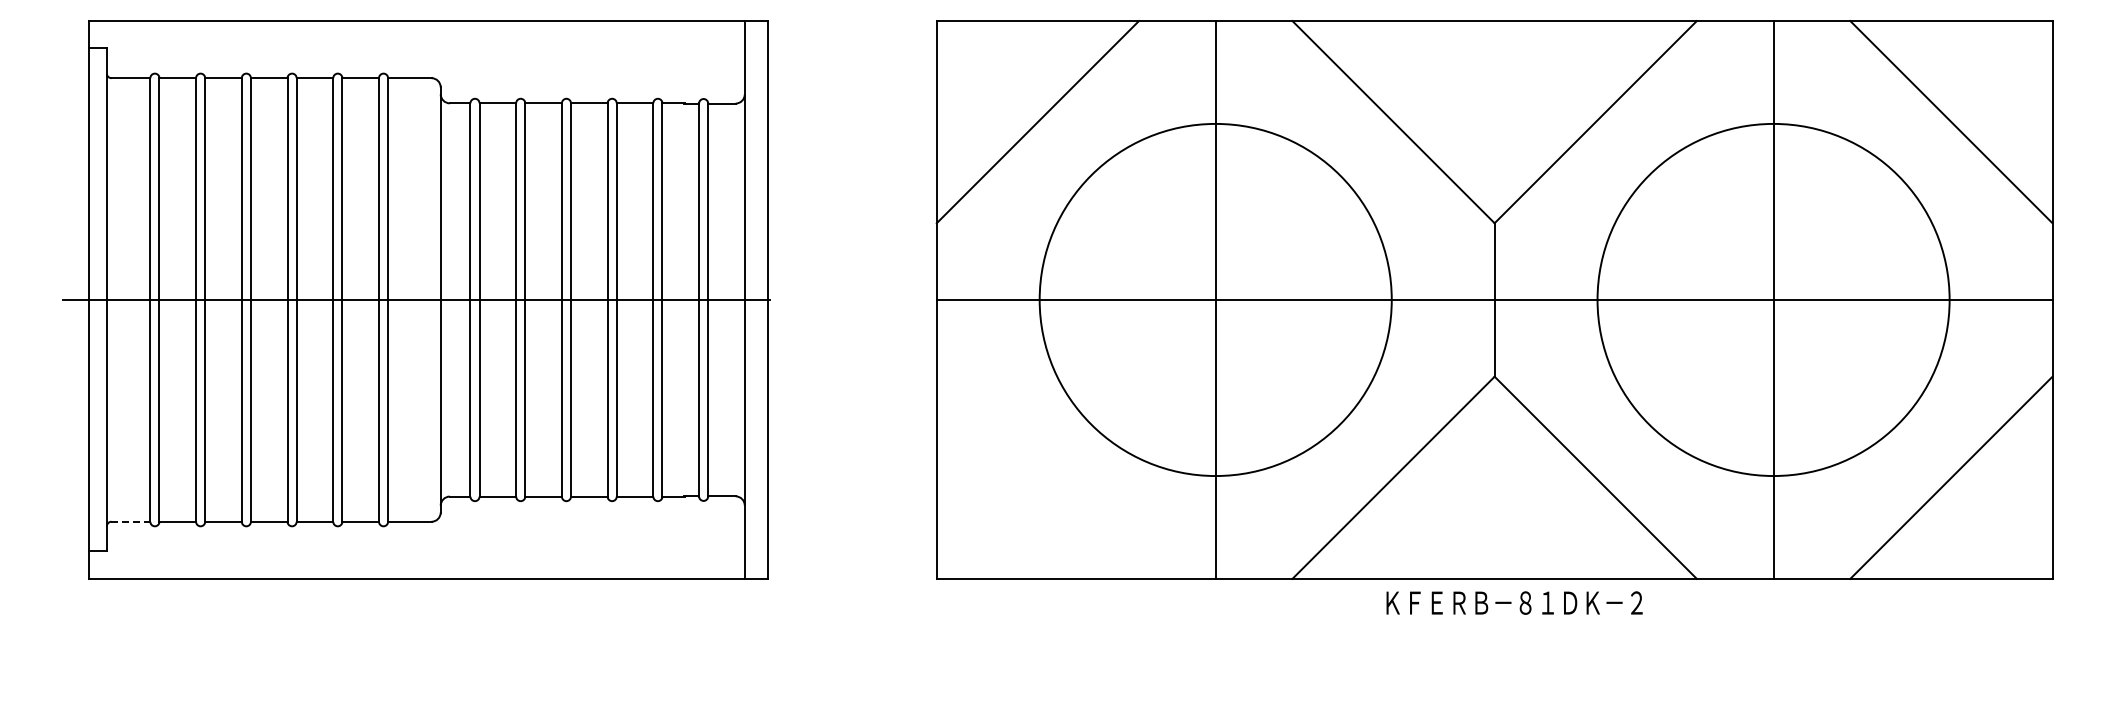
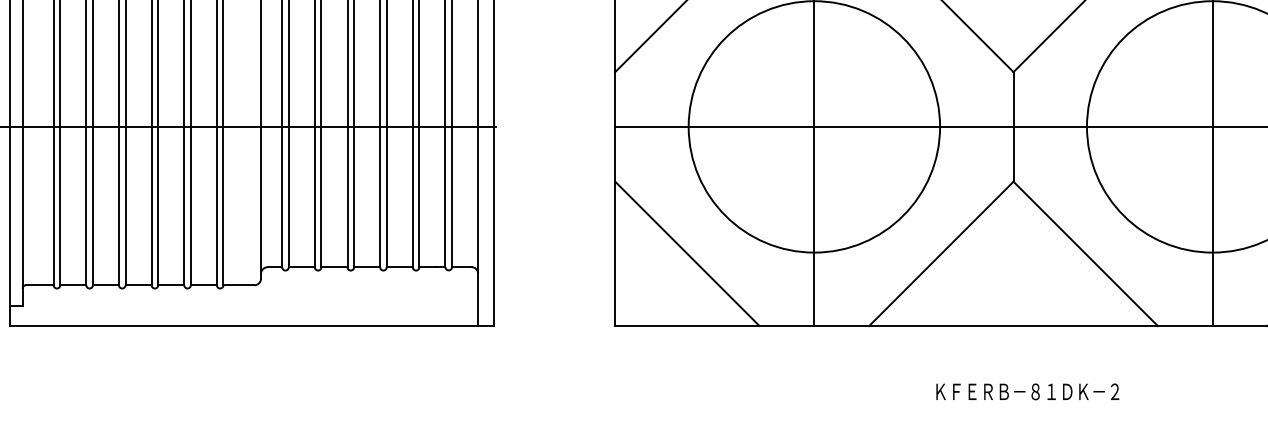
line: (1037, 477) -> (687, 253), added
line: (131, 521) -> (40, 285), dashed -> solid
text: (1514, 602) -> (1027, 391), moved

